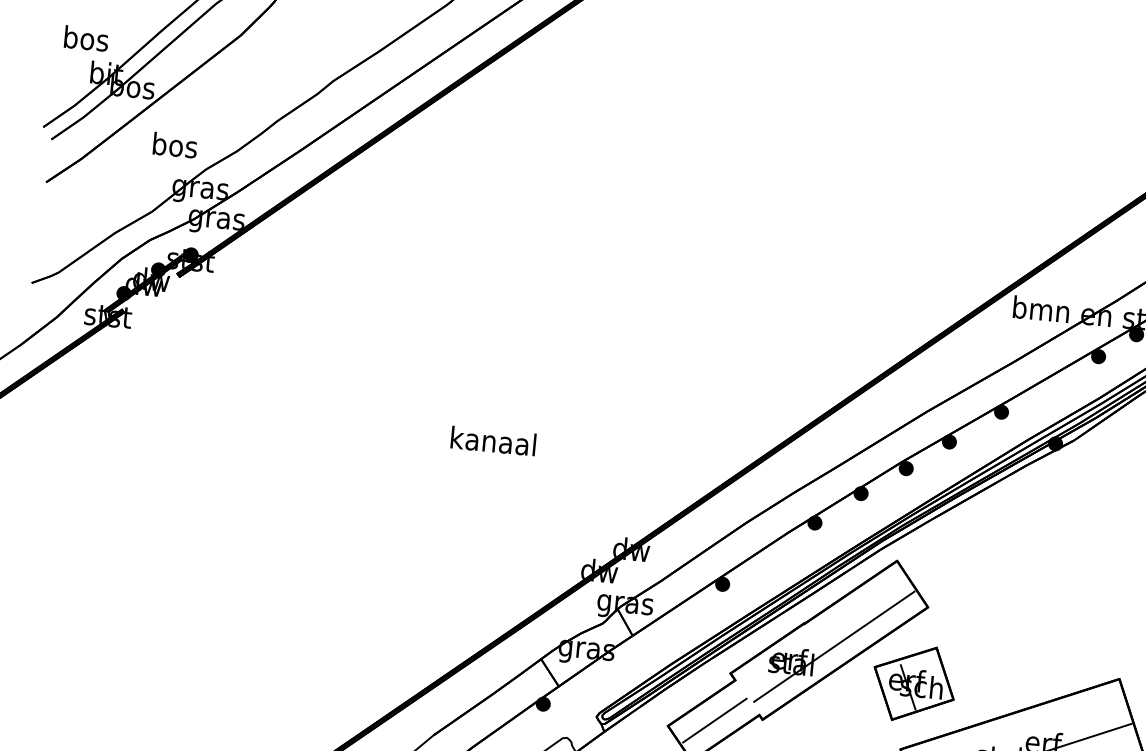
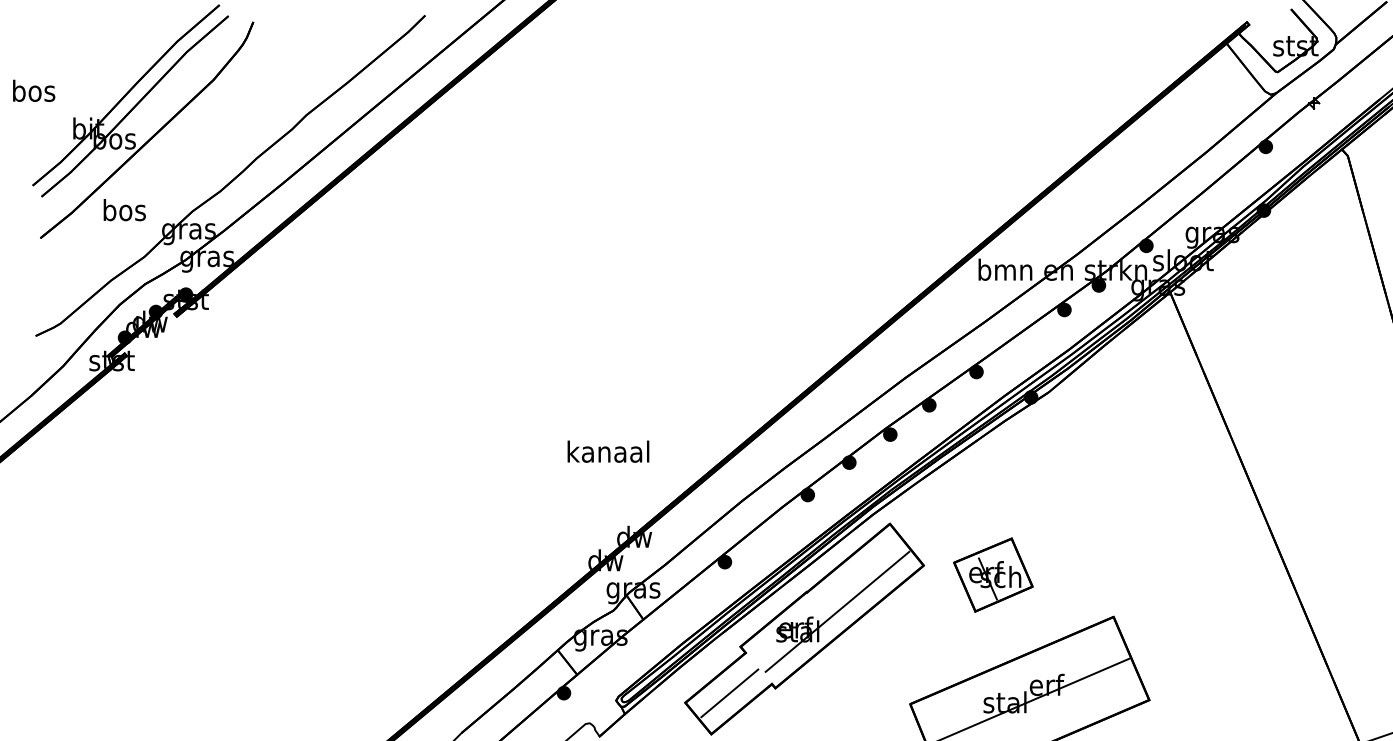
text: (86, 38) -> (34, 90), moved
text: (174, 145) -> (124, 210), moved
text: (493, 440) -> (608, 451), moved
part: (914, 683) -> (993, 574), moved

